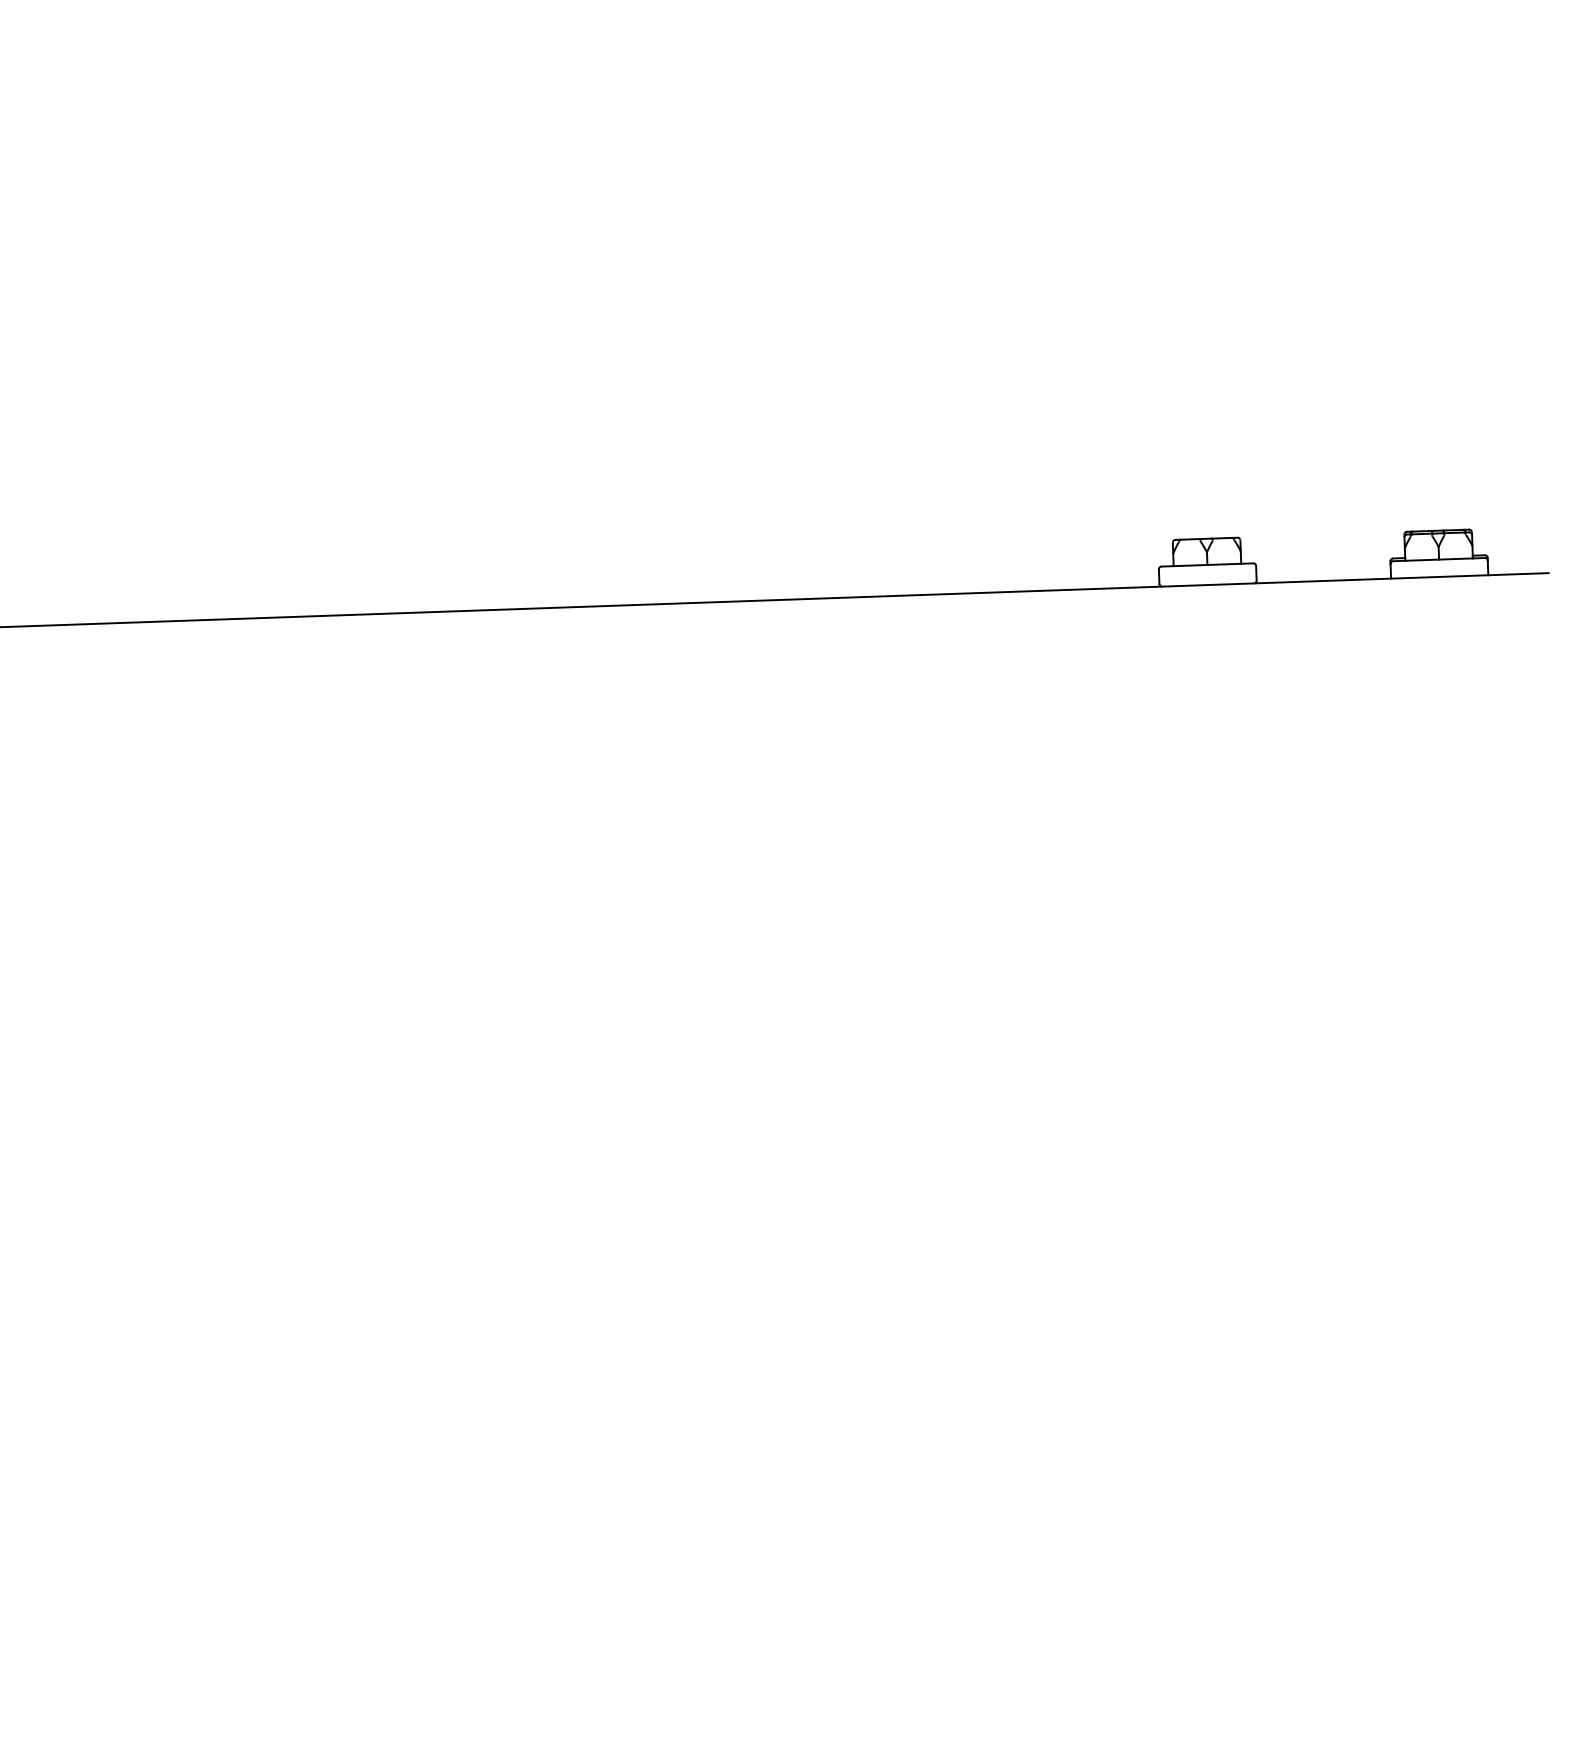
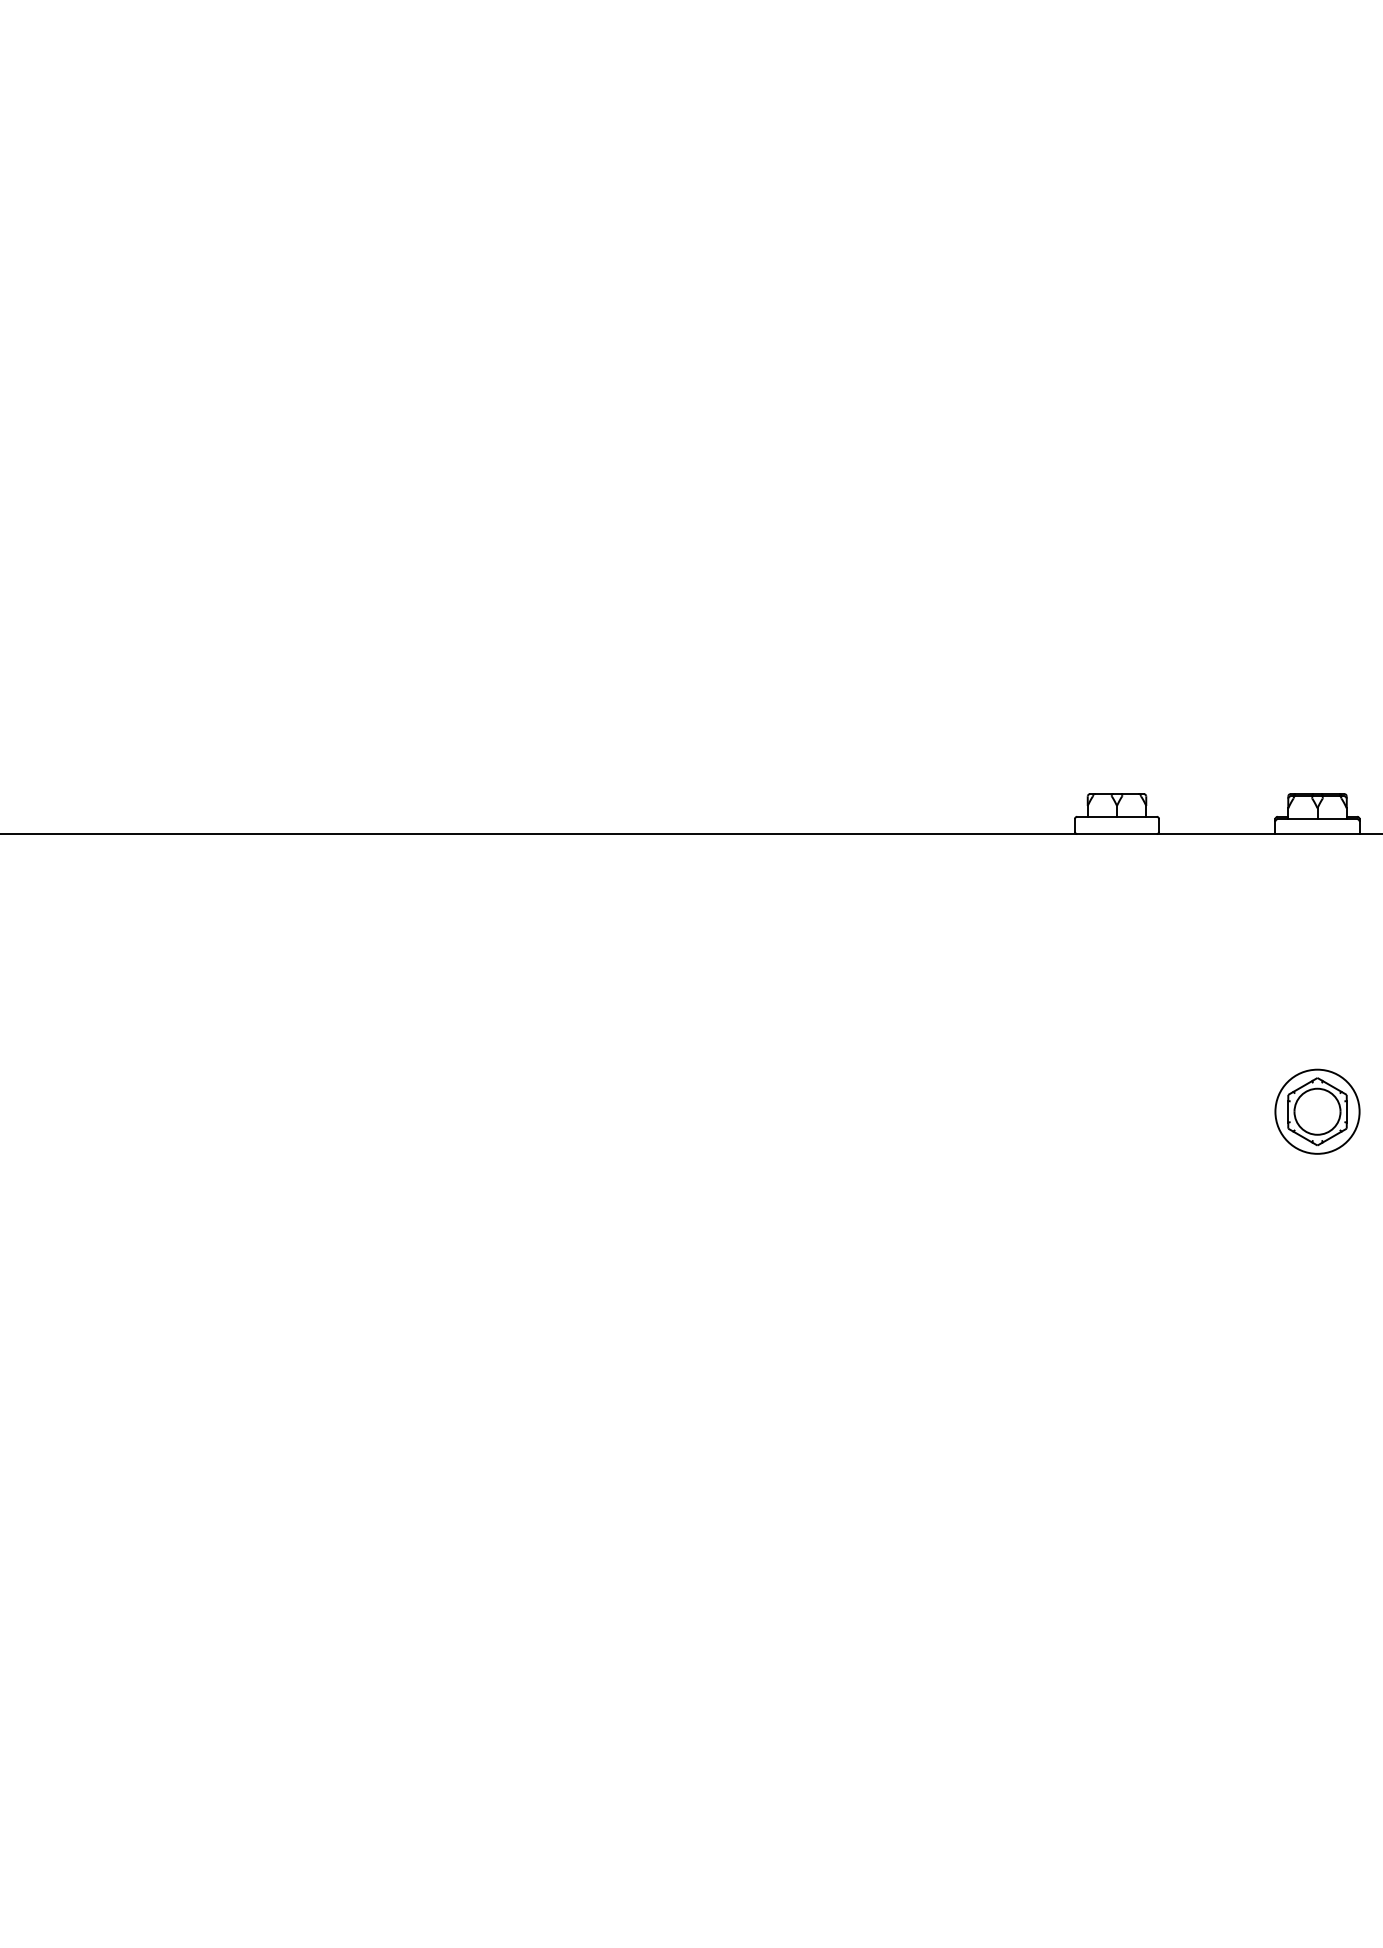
part: (1450, 897) -> (1317, 1111), added

